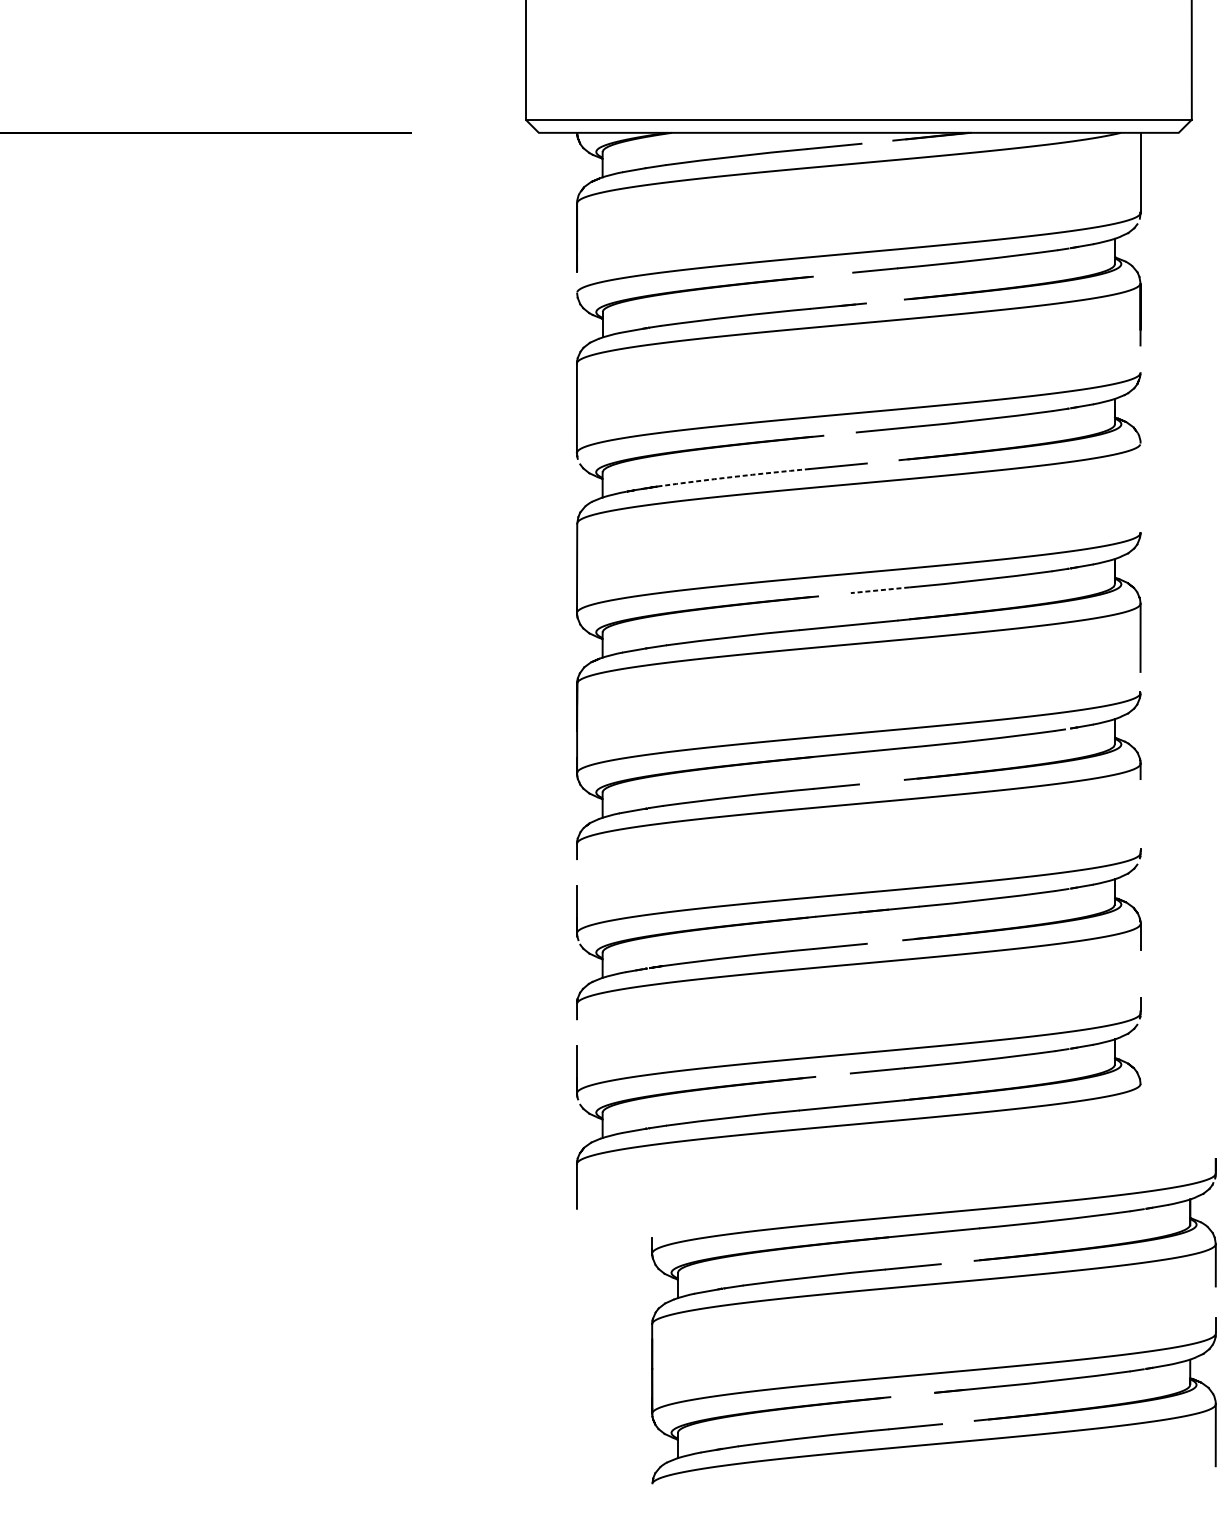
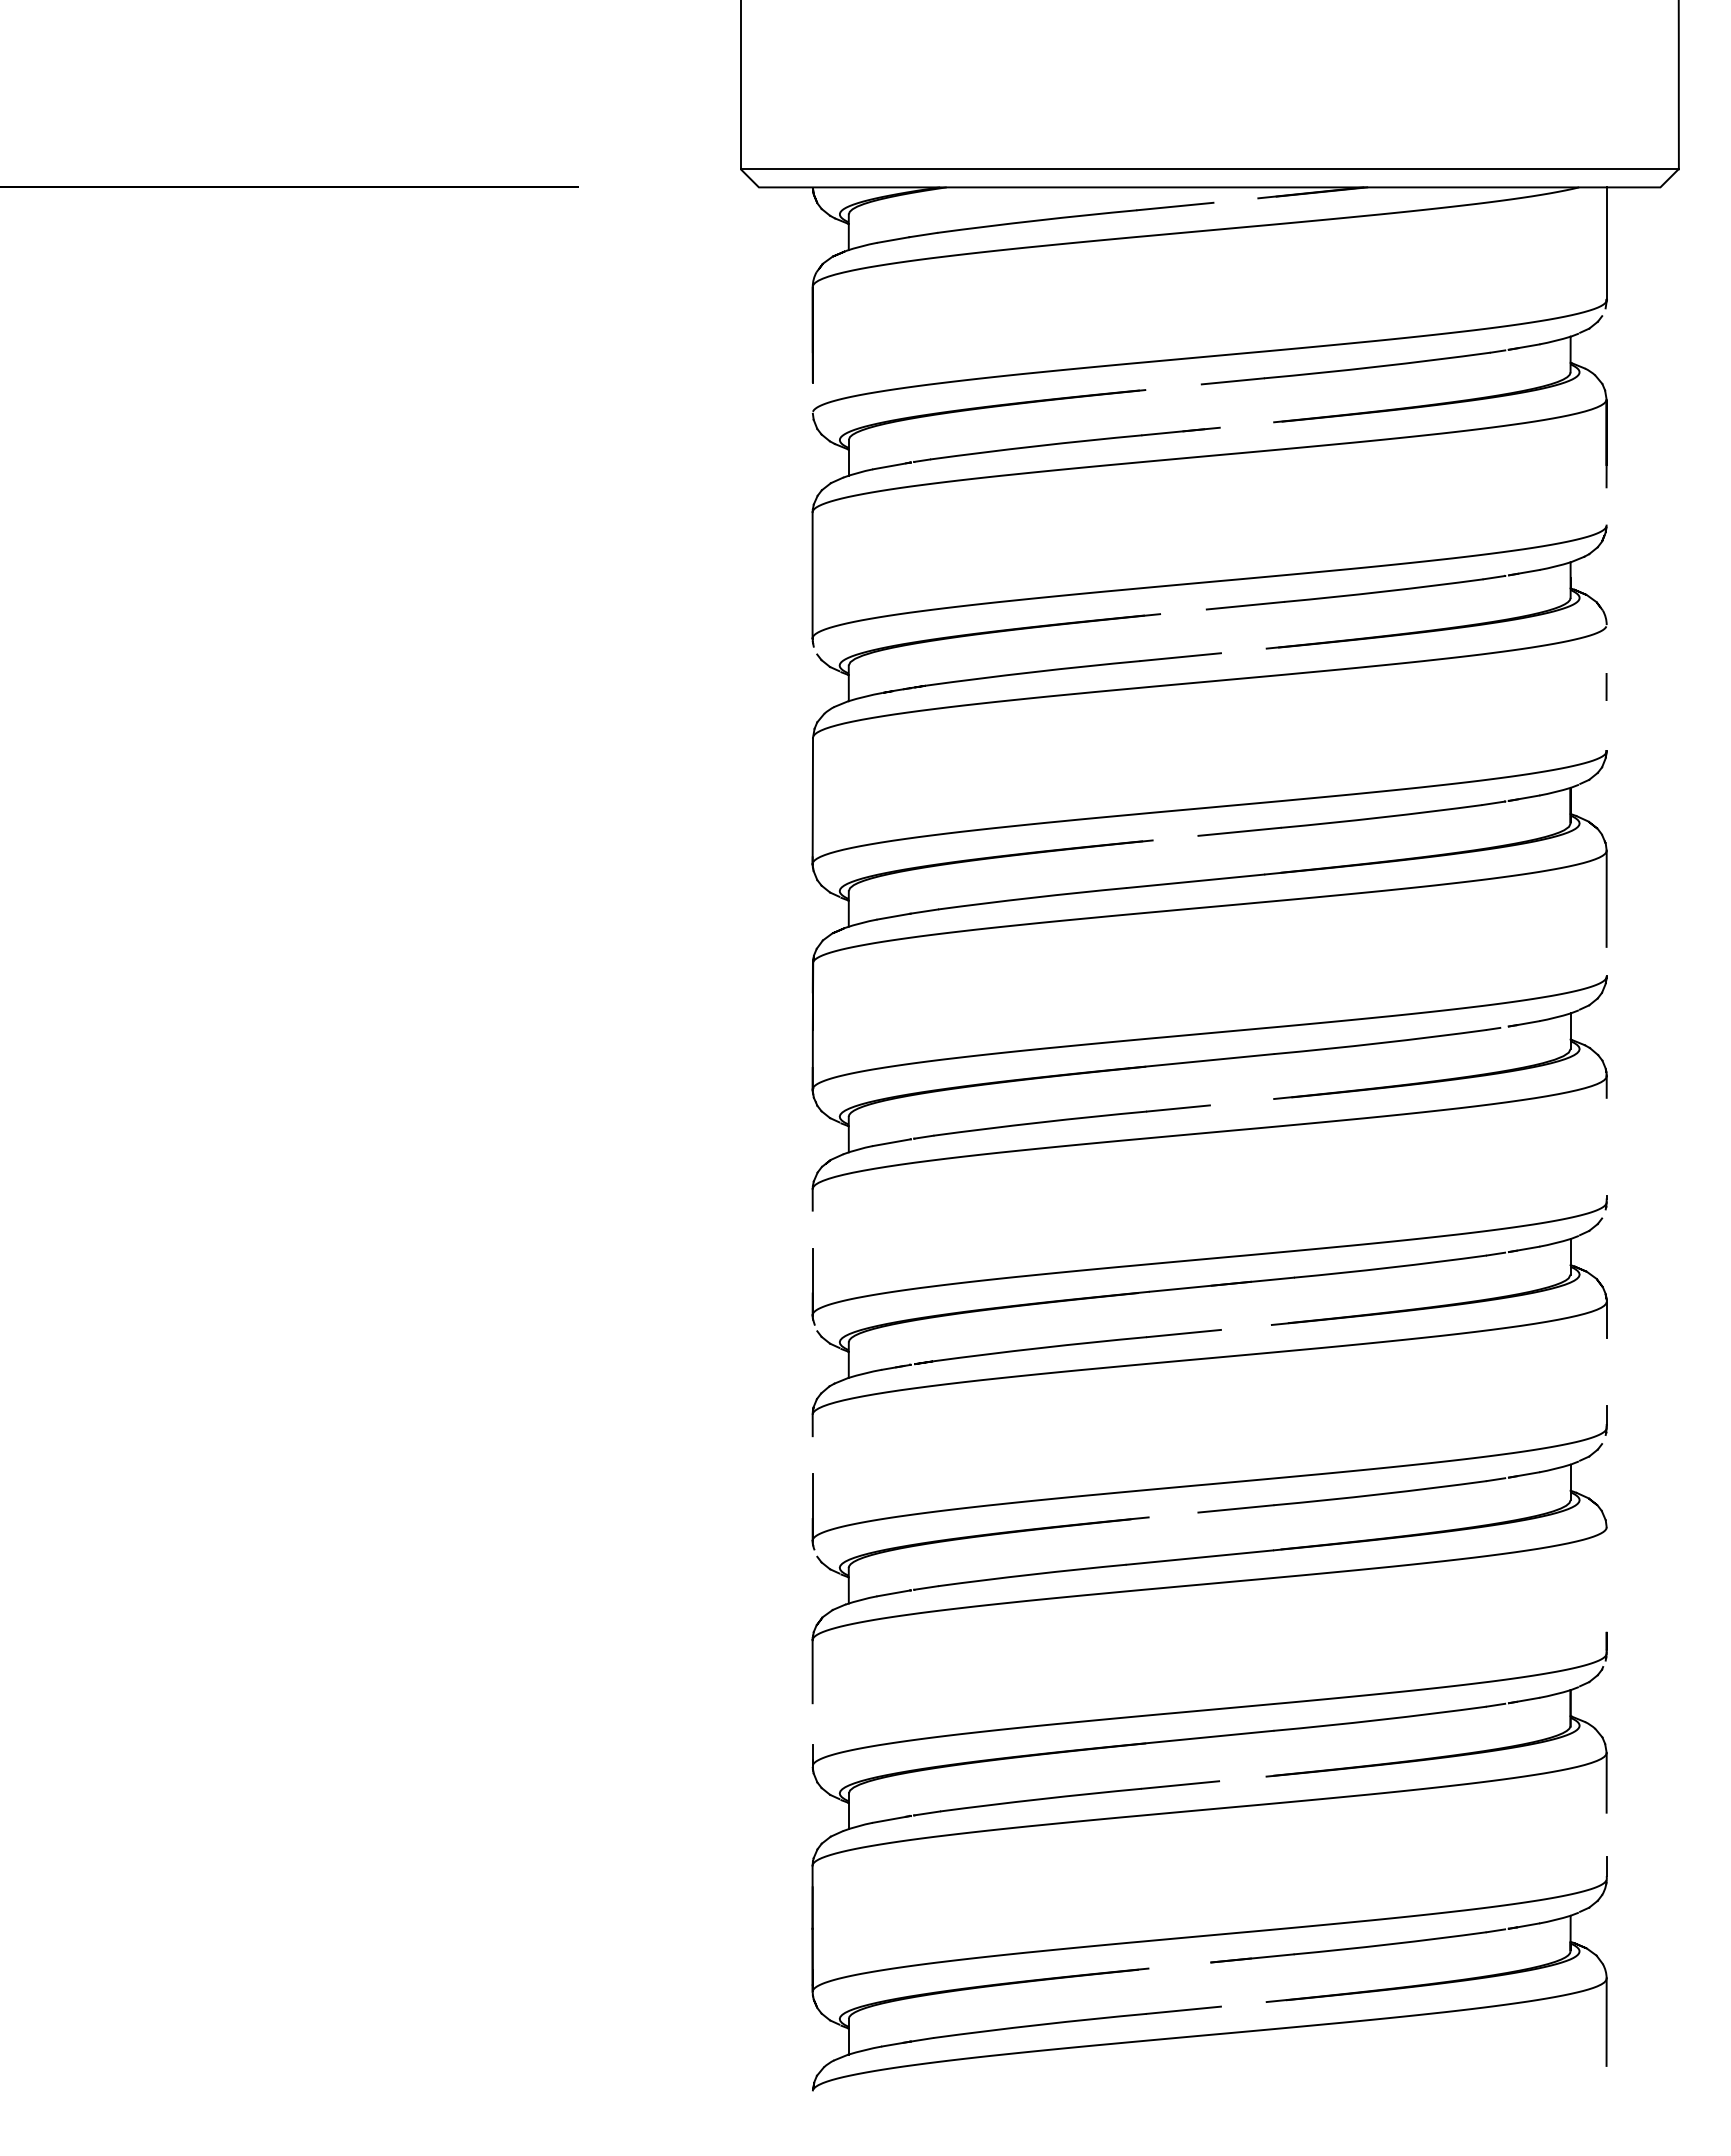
arc: (733, 477) -> (1033, 672), dashed -> solid
line: (1140, 487) -> (1606, 686), added
line: (879, 590) -> (1239, 831), dashed -> solid
part: (927, 1285) -> (1200, 1811), moved

